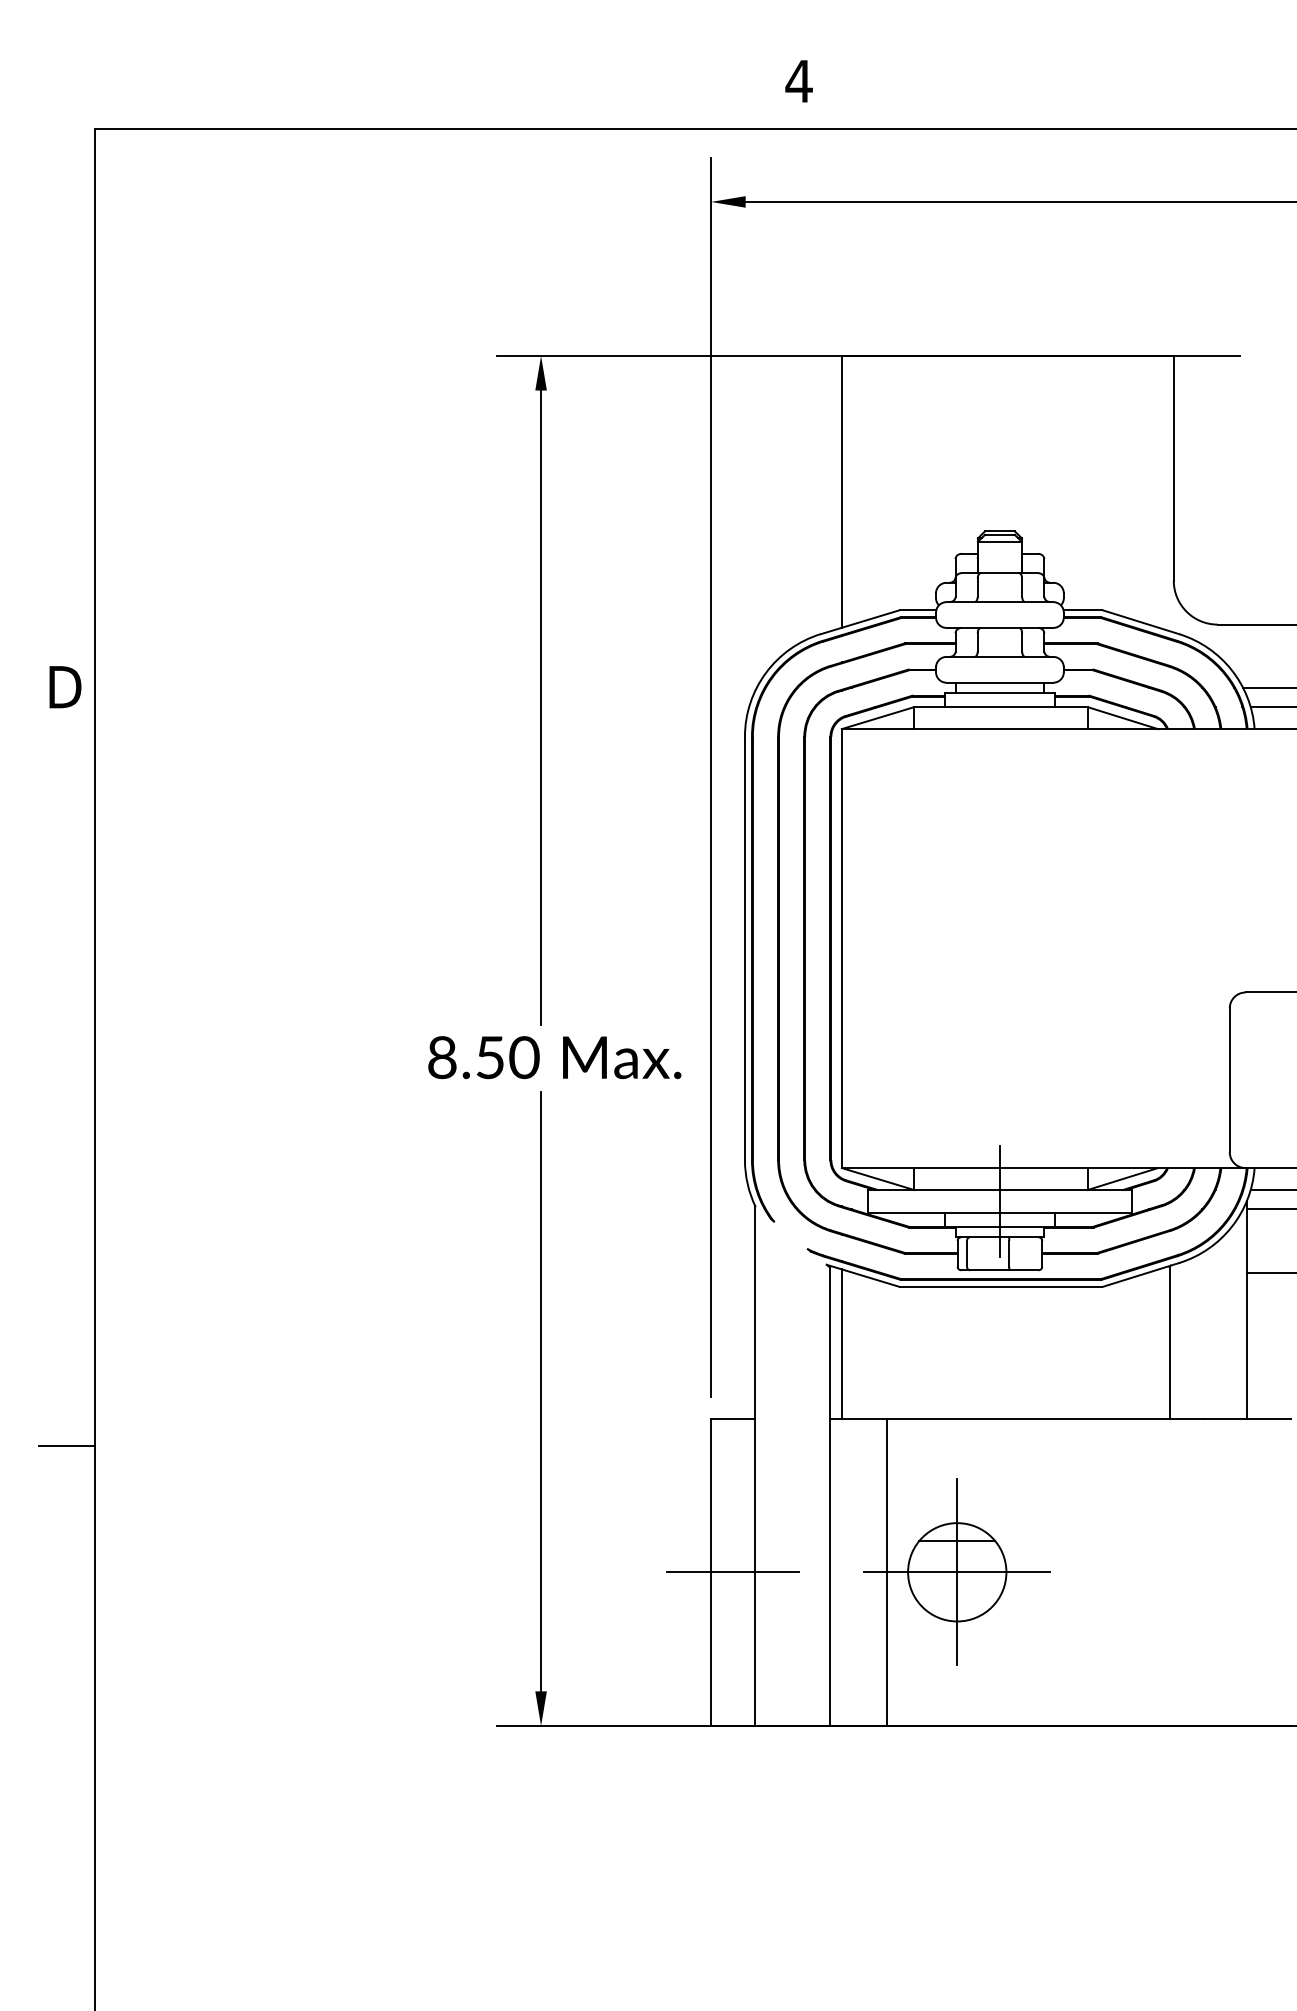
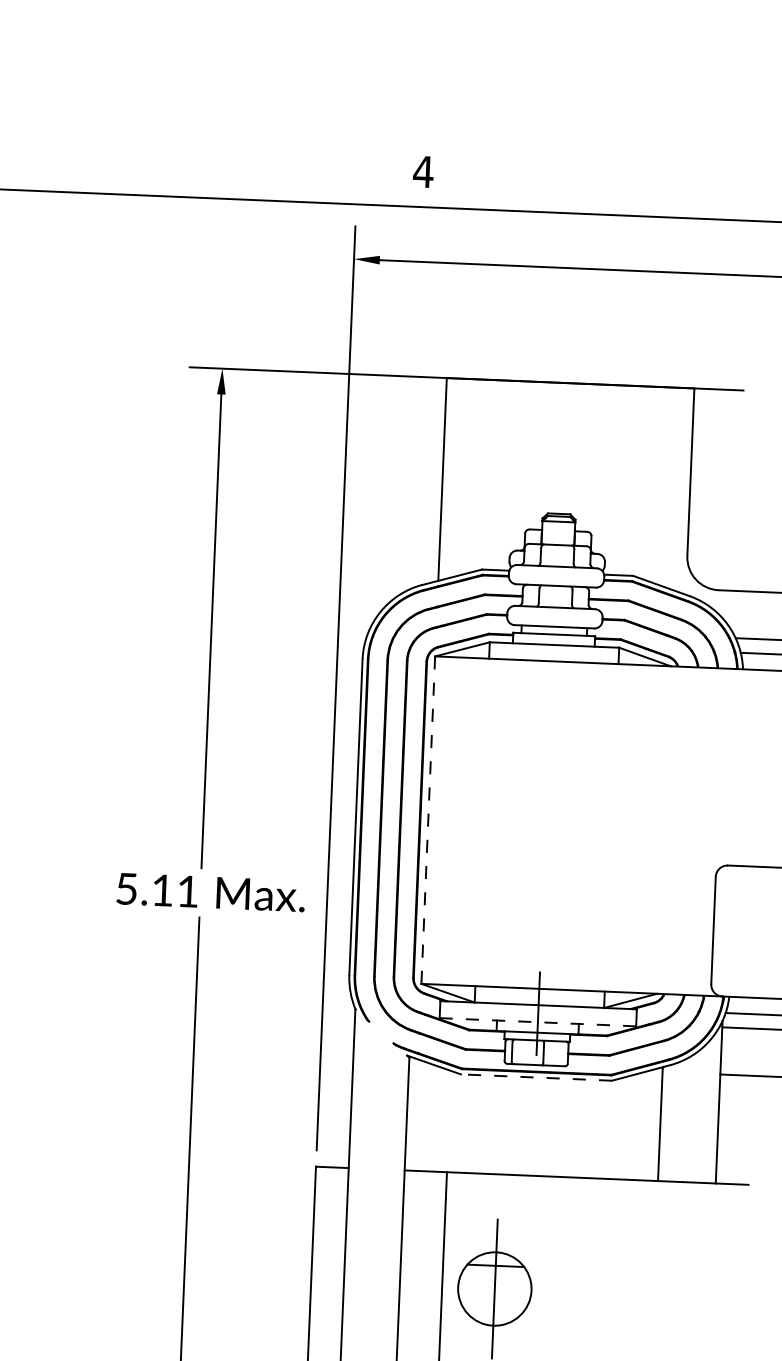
line: (841, 949) -> (427, 820), solid -> dashed
text: (483, 1057) -> (157, 890), 8.50 -> 5.11
line: (999, 1212) -> (537, 1021), solid -> dashed
line: (1000, 1286) -> (536, 1077), solid -> dashed
line: (841, 1343) -> (415, 1114), removed
line: (732, 1572) -> (327, 1282), removed
line: (957, 1572) -> (495, 1289), removed

